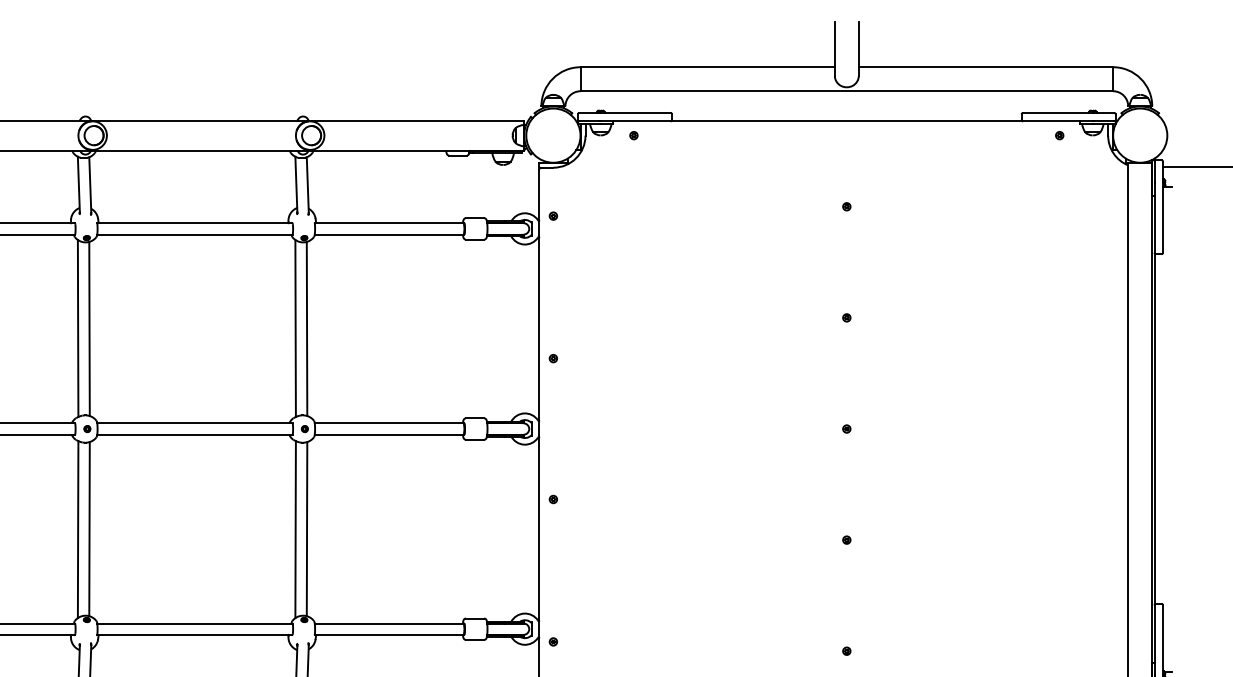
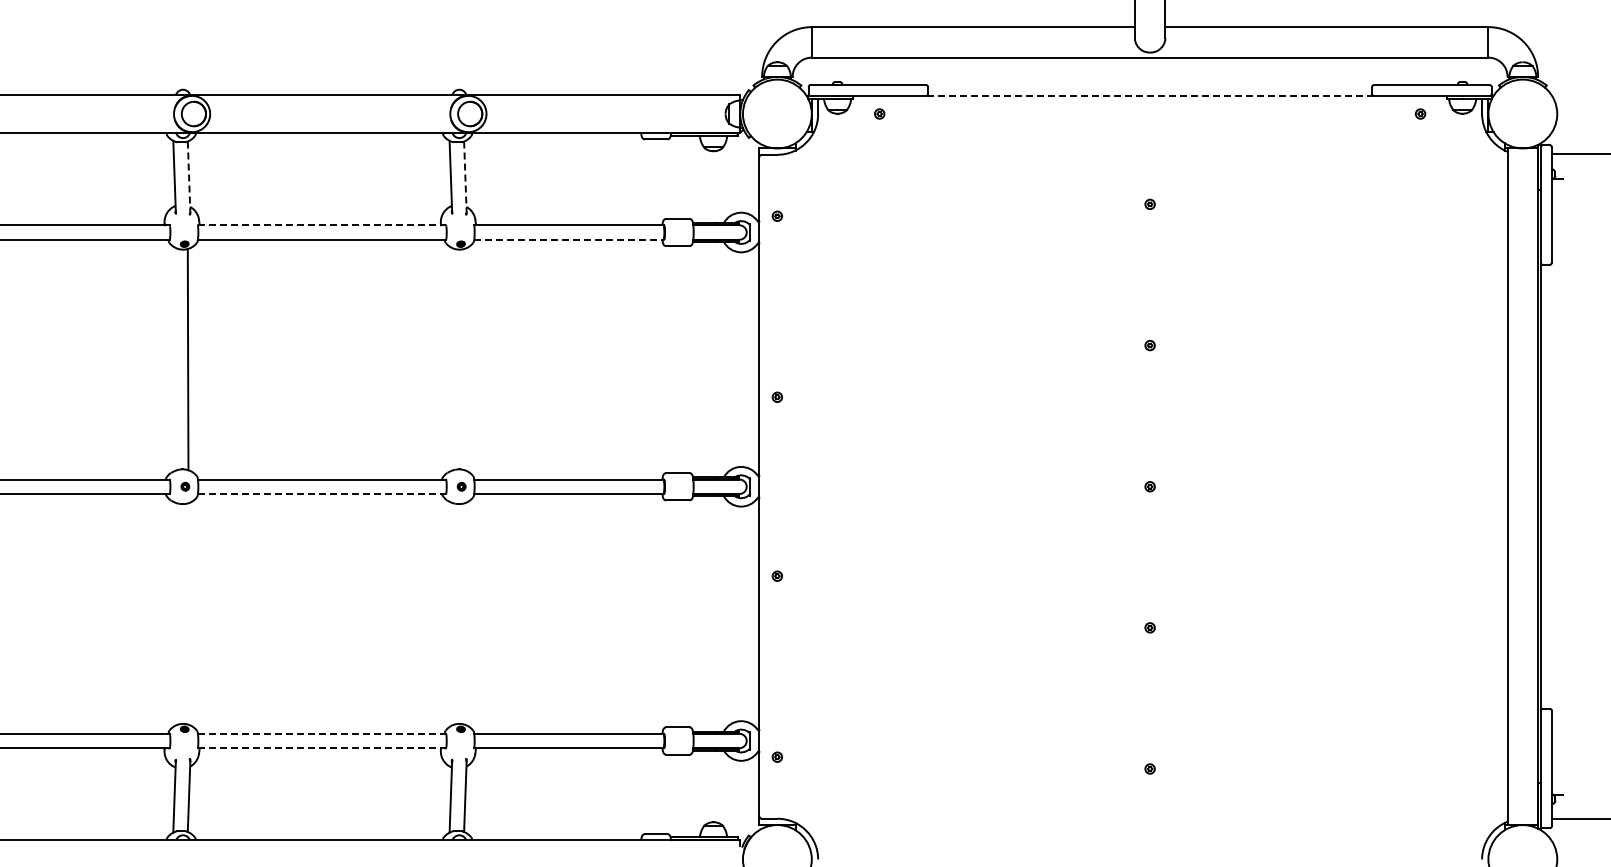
line: (847, 121) -> (1150, 95), solid -> dashed
line: (90, 185) -> (189, 177), solid -> dashed
line: (307, 185) -> (465, 177), solid -> dashed
line: (194, 223) -> (321, 225), solid -> dashed
line: (388, 234) -> (568, 239), solid -> dashed
line: (78, 328) -> (173, 358), removed
line: (295, 328) -> (449, 358), removed
line: (307, 328) -> (464, 359), removed
line: (195, 435) -> (322, 494), solid -> dashed
line: (89, 528) -> (187, 613), removed
line: (307, 528) -> (464, 613), removed
line: (78, 529) -> (173, 614), removed
line: (295, 529) -> (449, 614), removed
line: (195, 623) -> (322, 733), solid -> dashed
line: (194, 635) -> (321, 748), solid -> dashed

